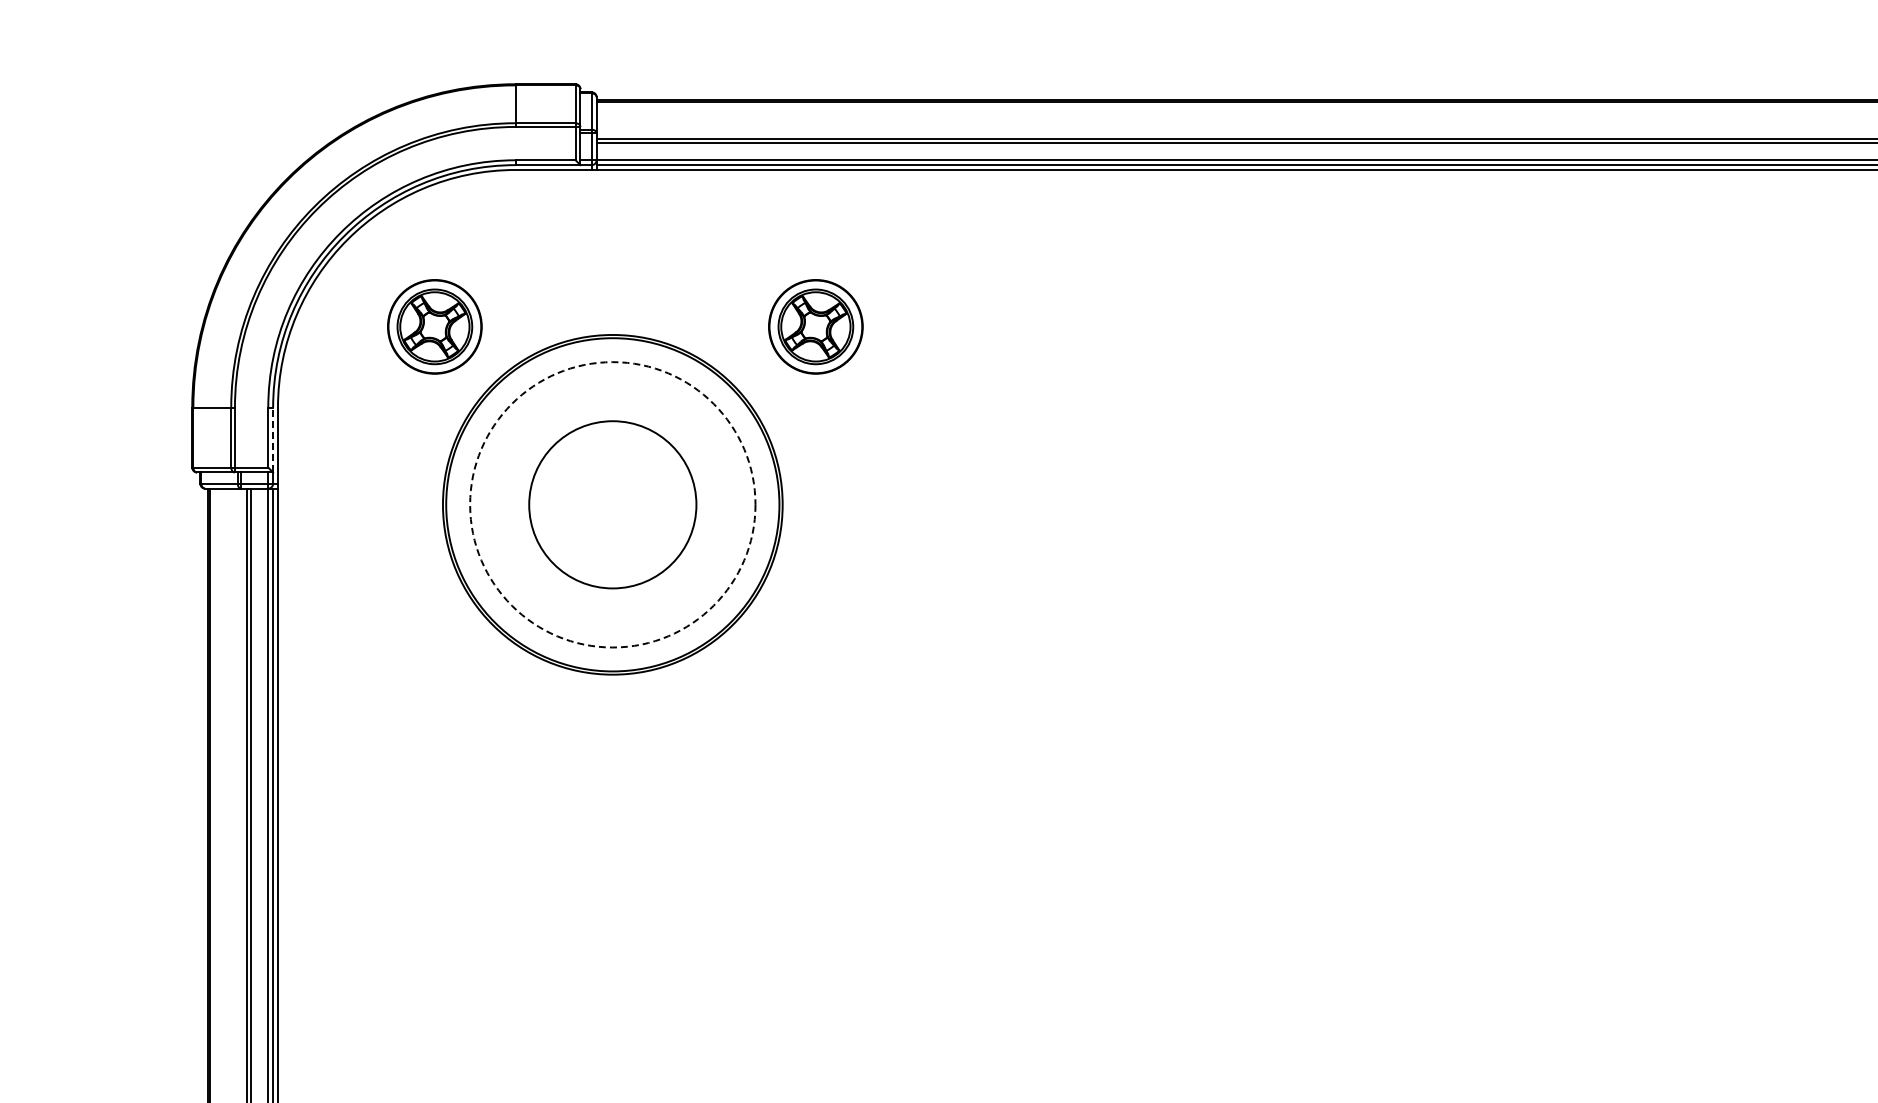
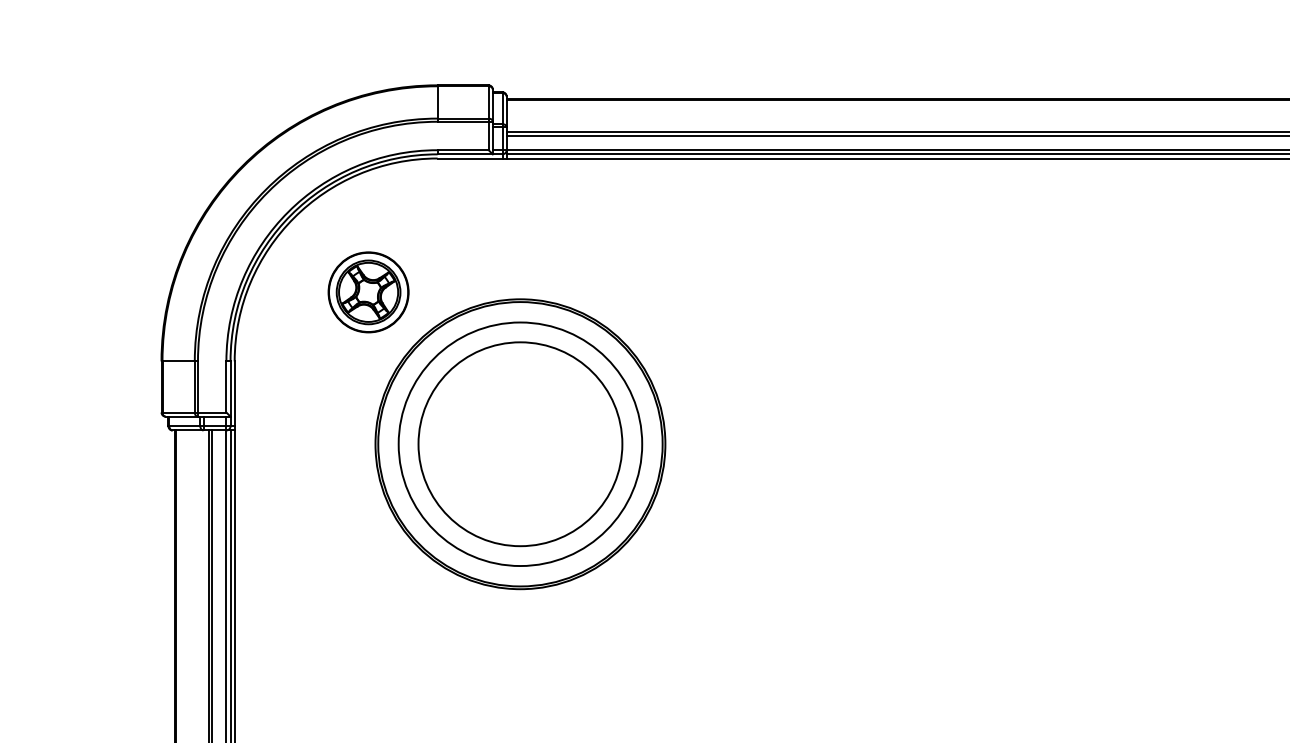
part: (815, 326) -> (693, 292), removed
line: (273, 439) -> (230, 388), dashed -> solid
circle: (612, 504) -> (520, 443), dashed -> solid
circle: (612, 504) -> (520, 443), size x1.43

